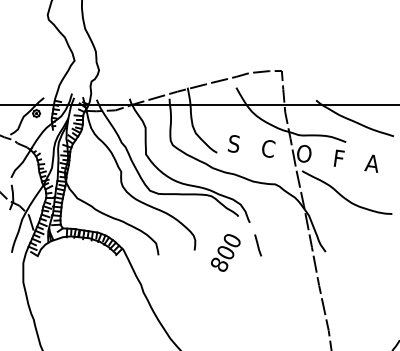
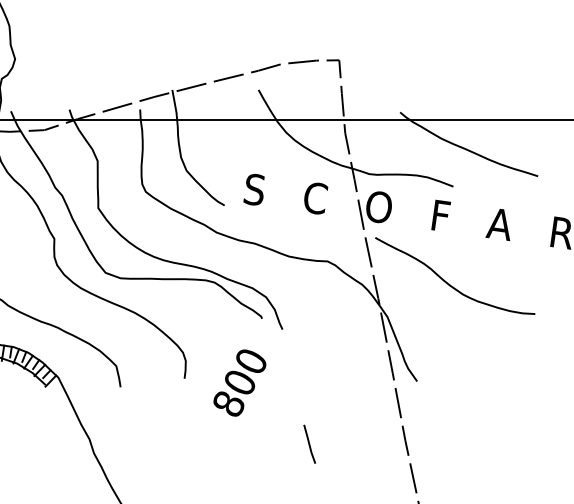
line: (257, 245) -> (308, 444), moved

